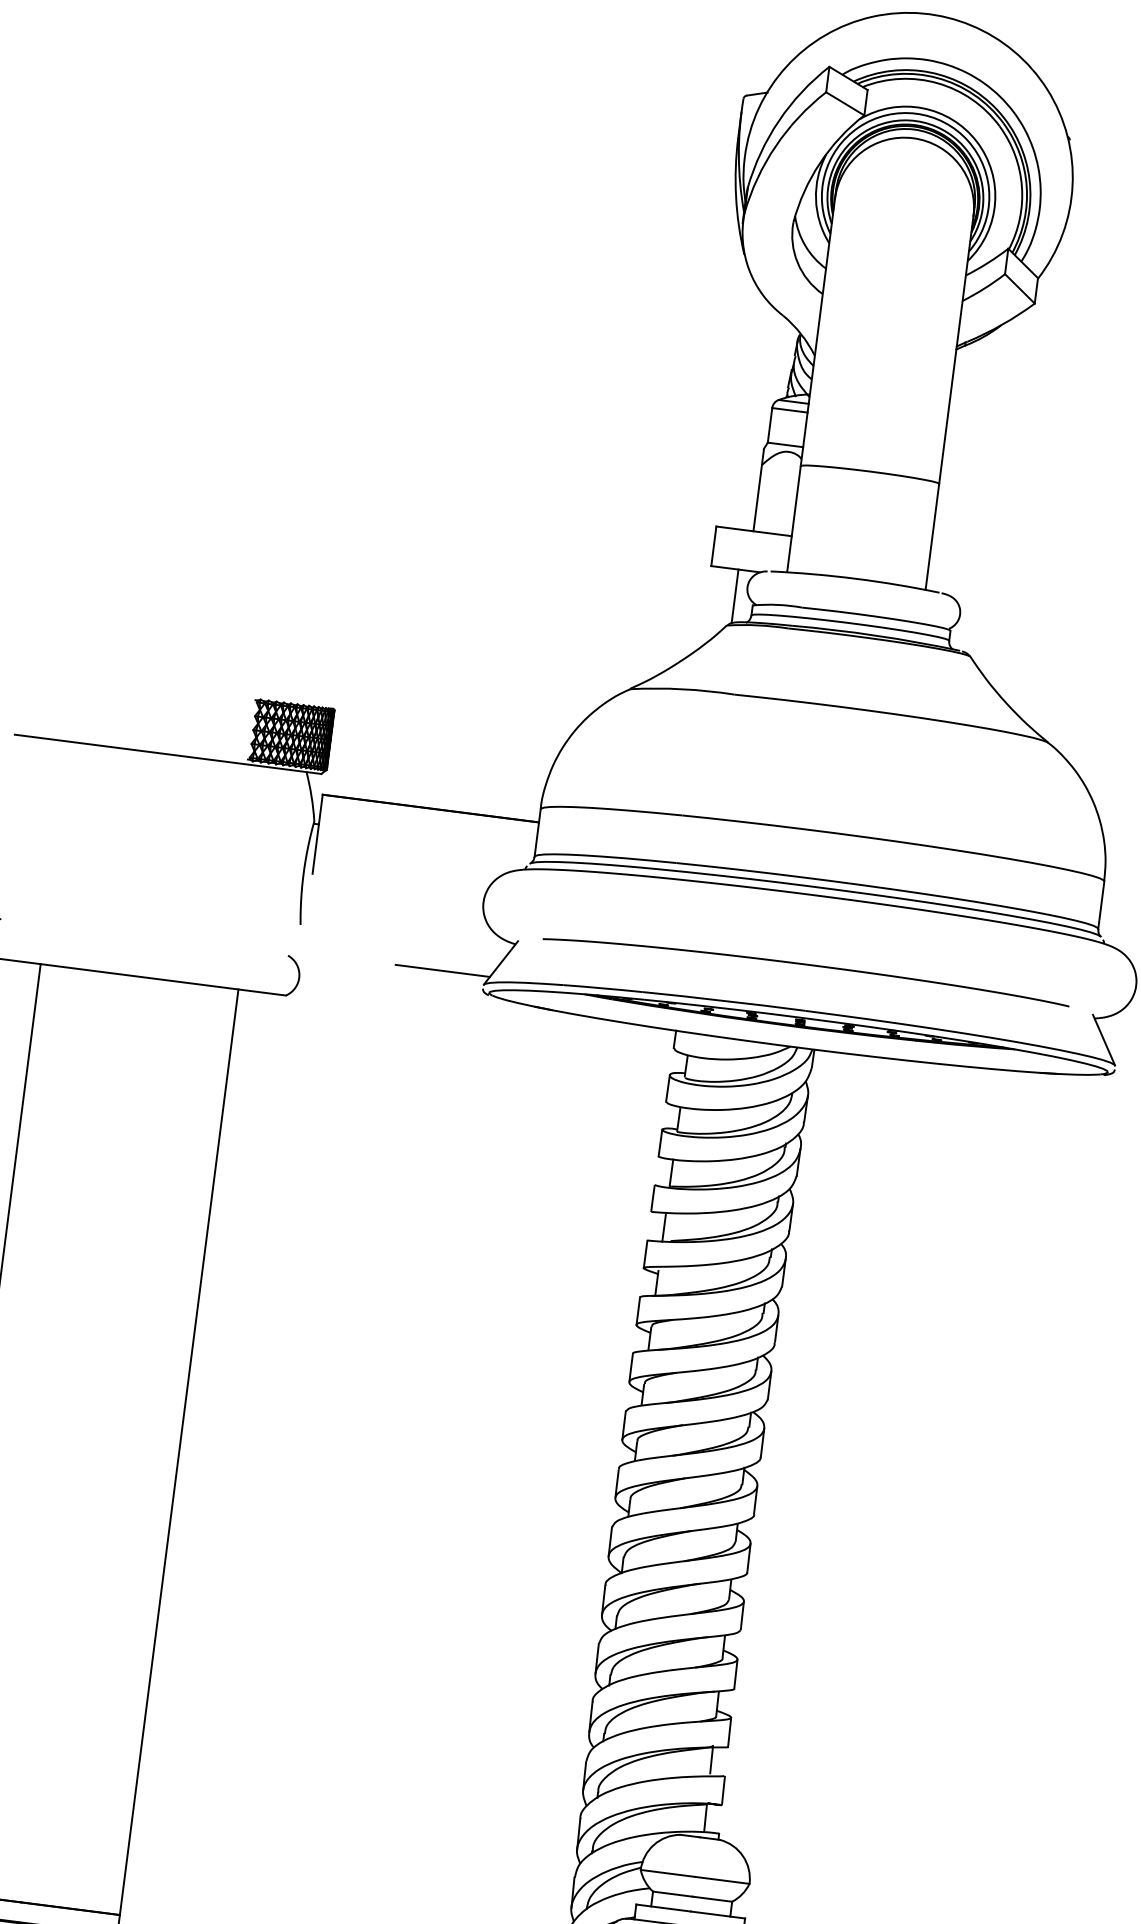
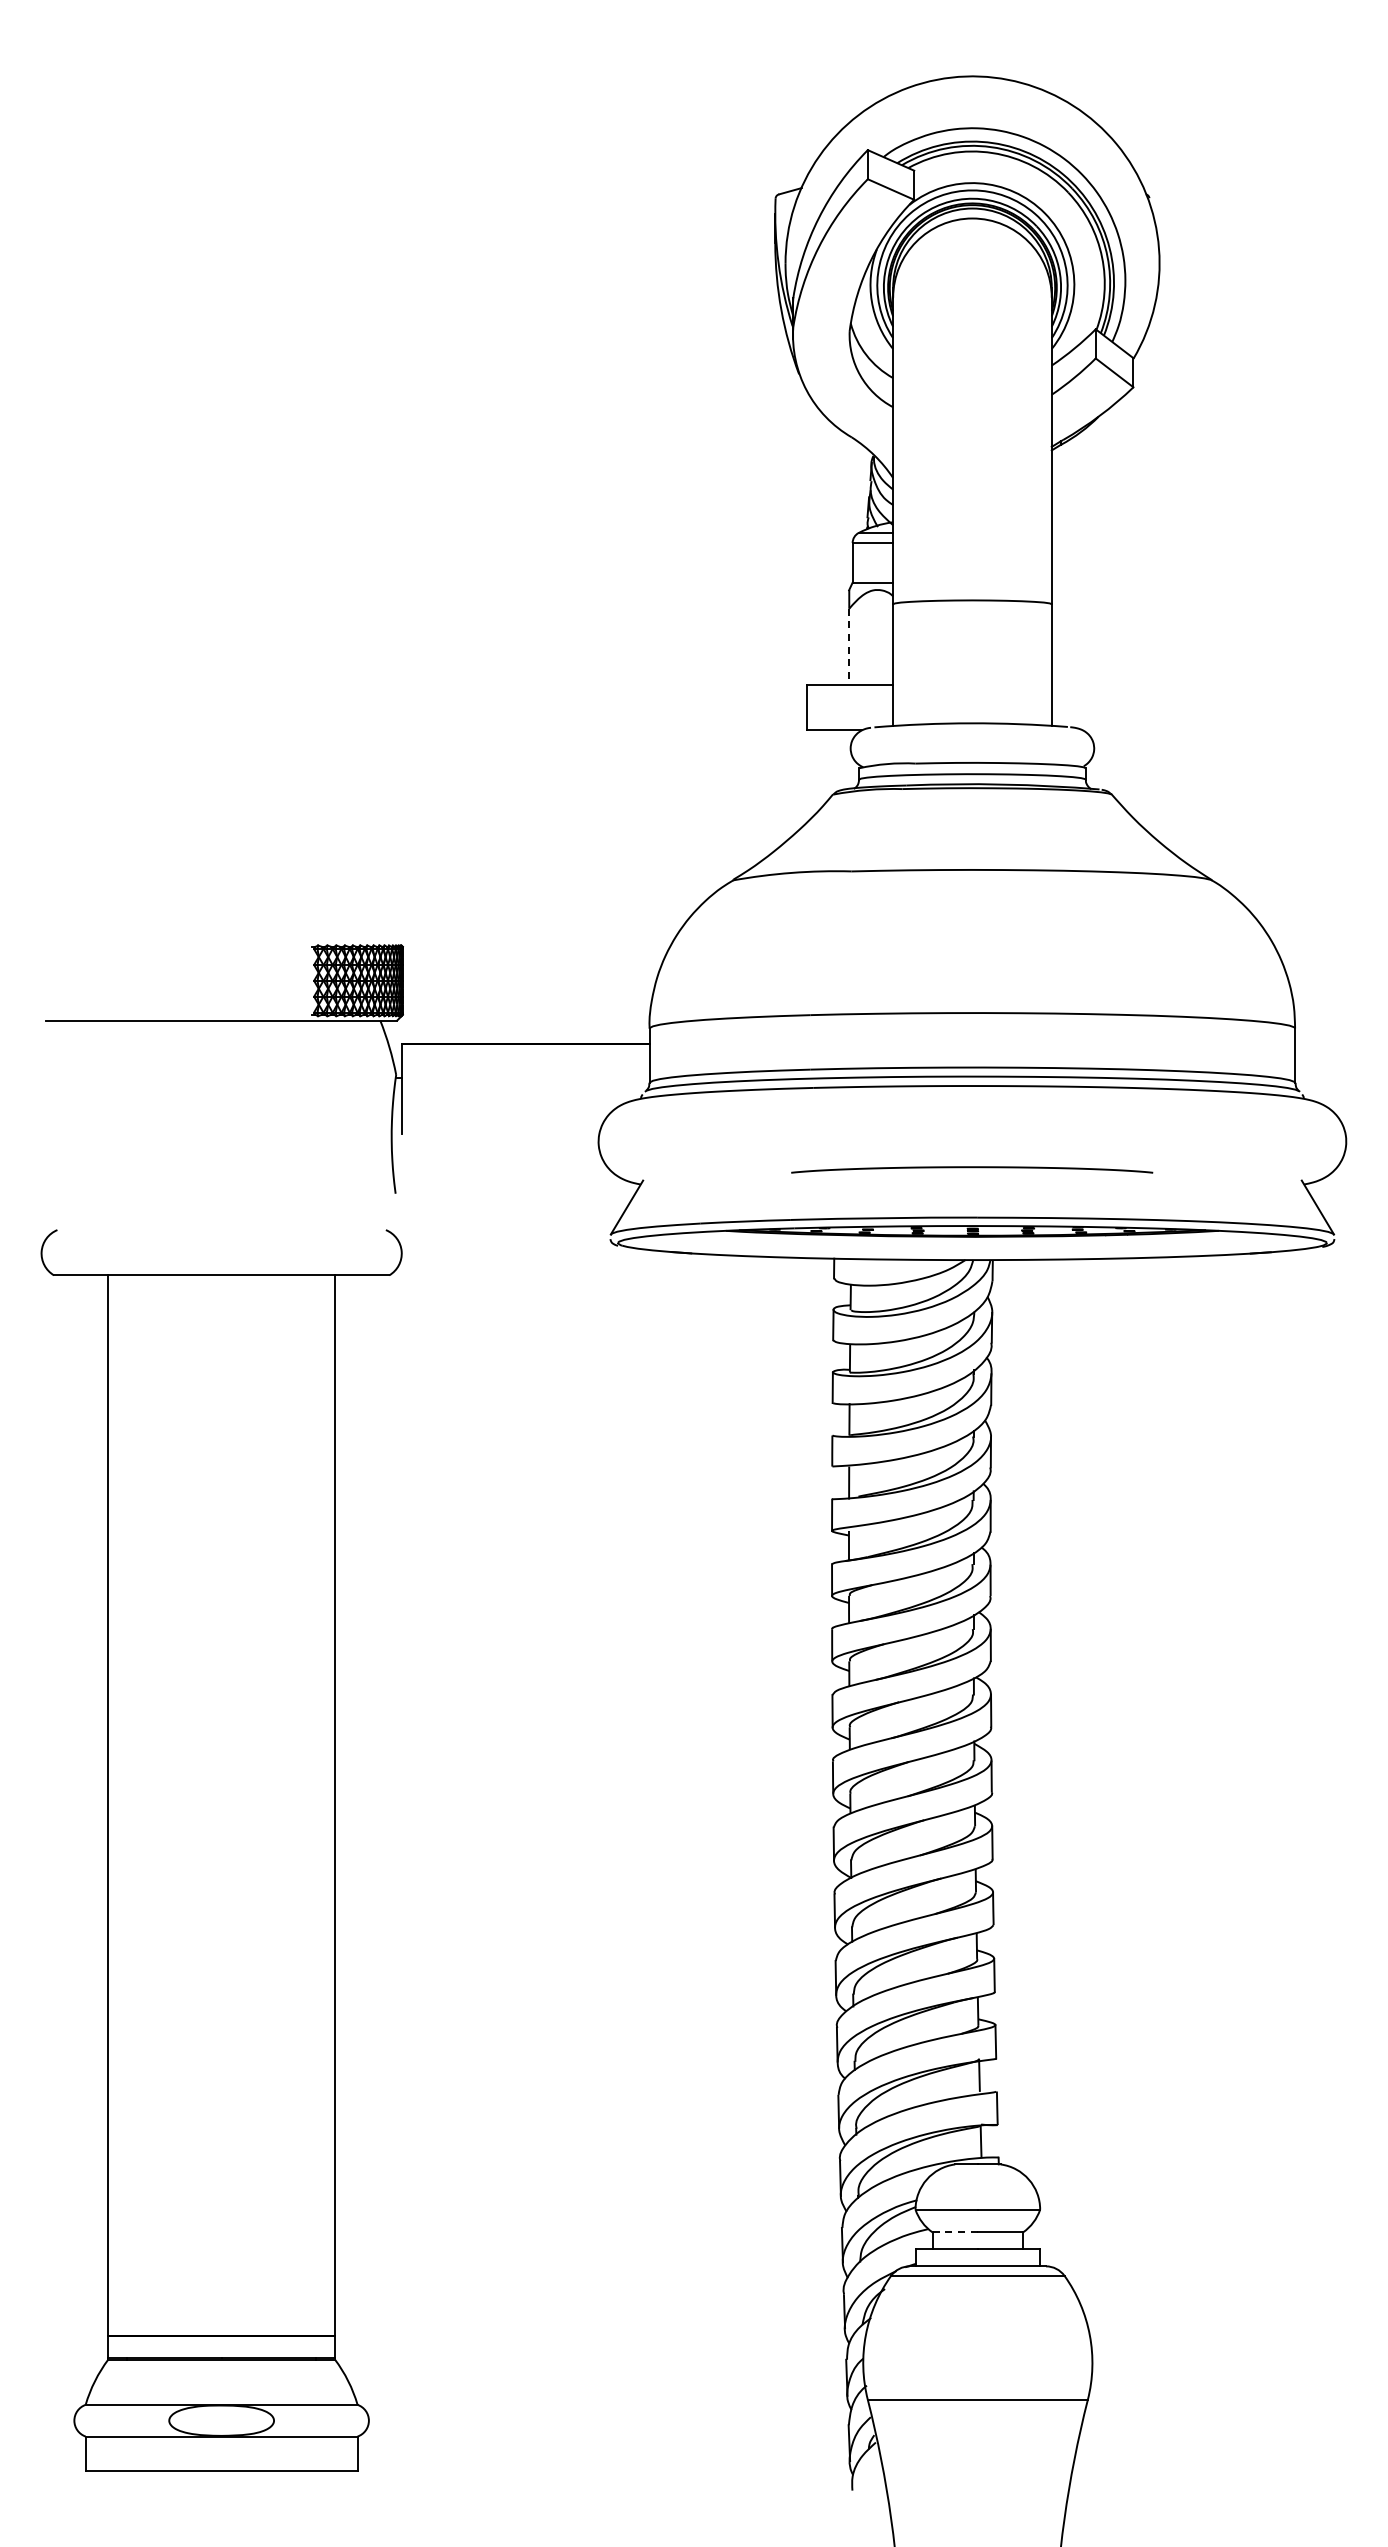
line: (757, 498) -> (849, 646), solid -> dashed
line: (734, 596) -> (837, 760), removed
part: (805, 968) -> (971, 1169), size x0.6
line: (442, 970) -> (562, 1224), removed
line: (673, 1894) -> (955, 2232), solid -> dashed

